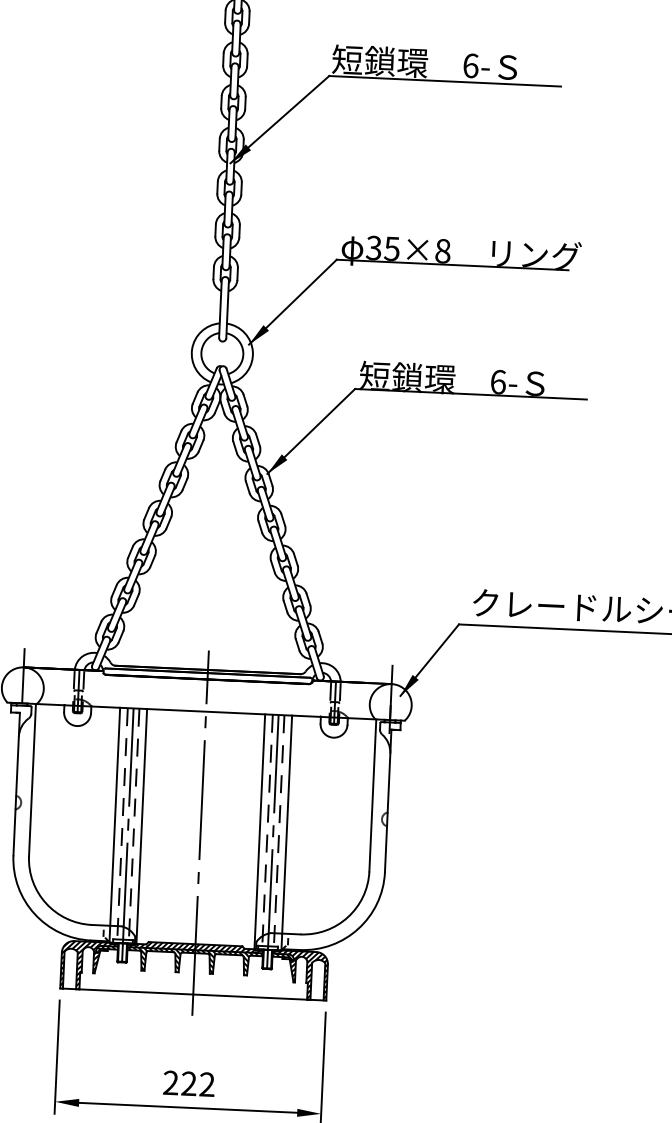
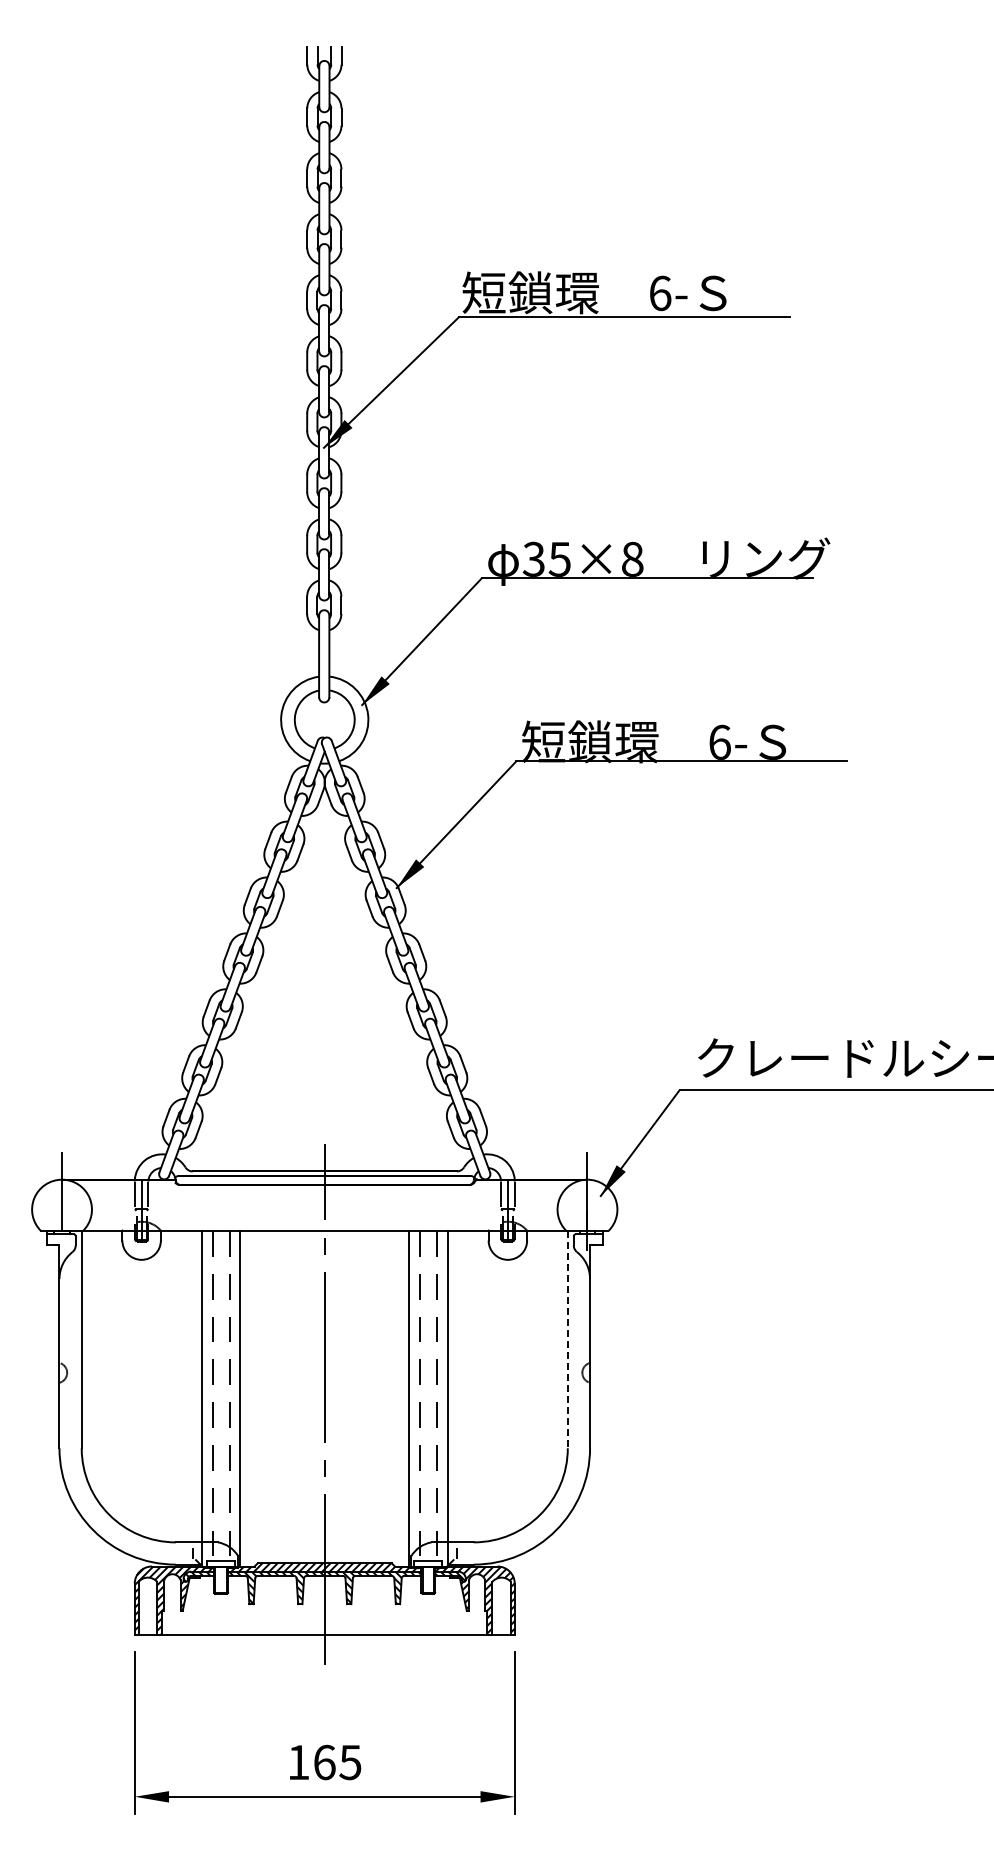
line: (372, 795) -> (567, 1339), solid -> dashed
line: (128, 835) -> (221, 1412), removed
line: (272, 842) -> (428, 1412), removed
text: (189, 1083) -> (324, 1762), 222 -> 165

